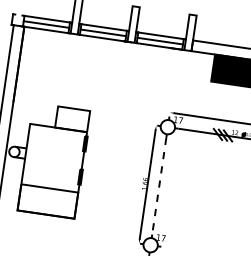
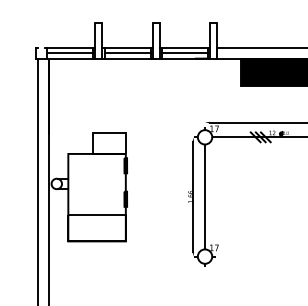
line: (159, 185) -> (205, 196), dashed -> solid

